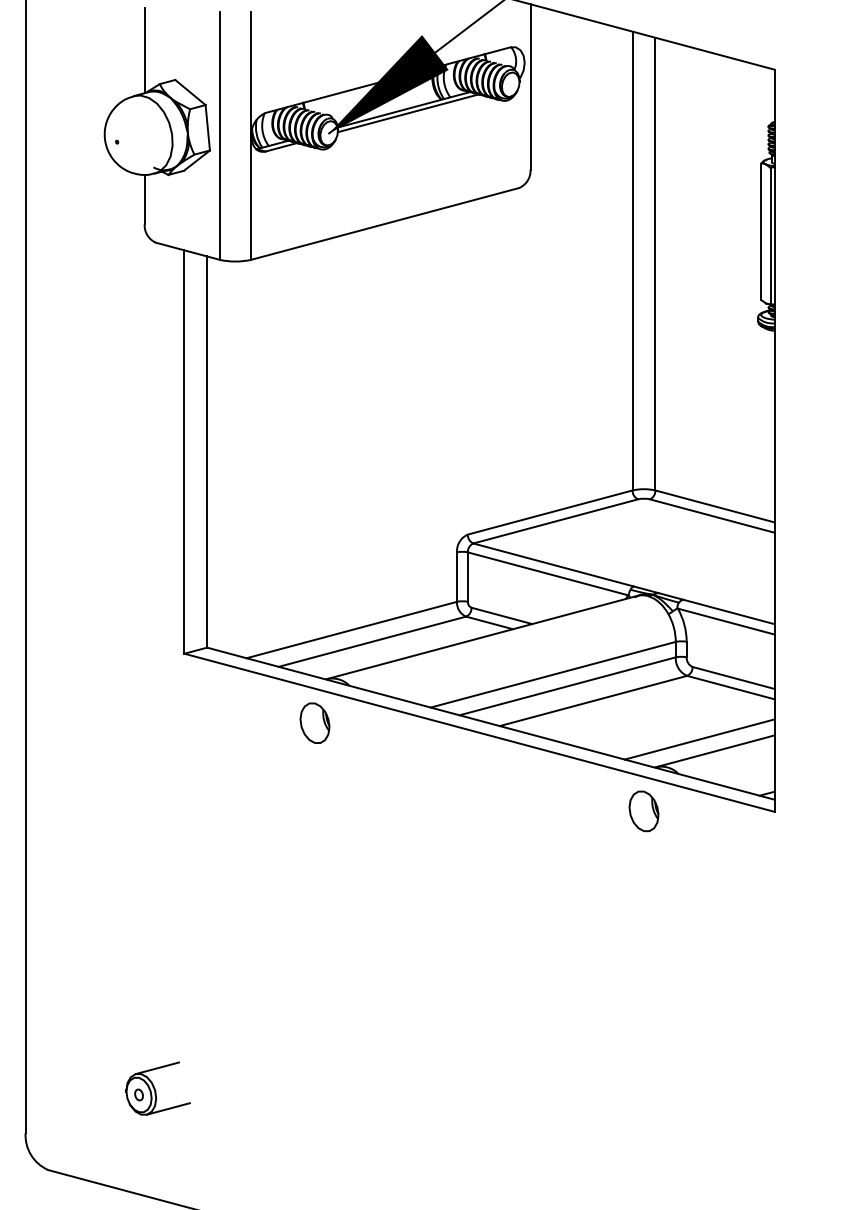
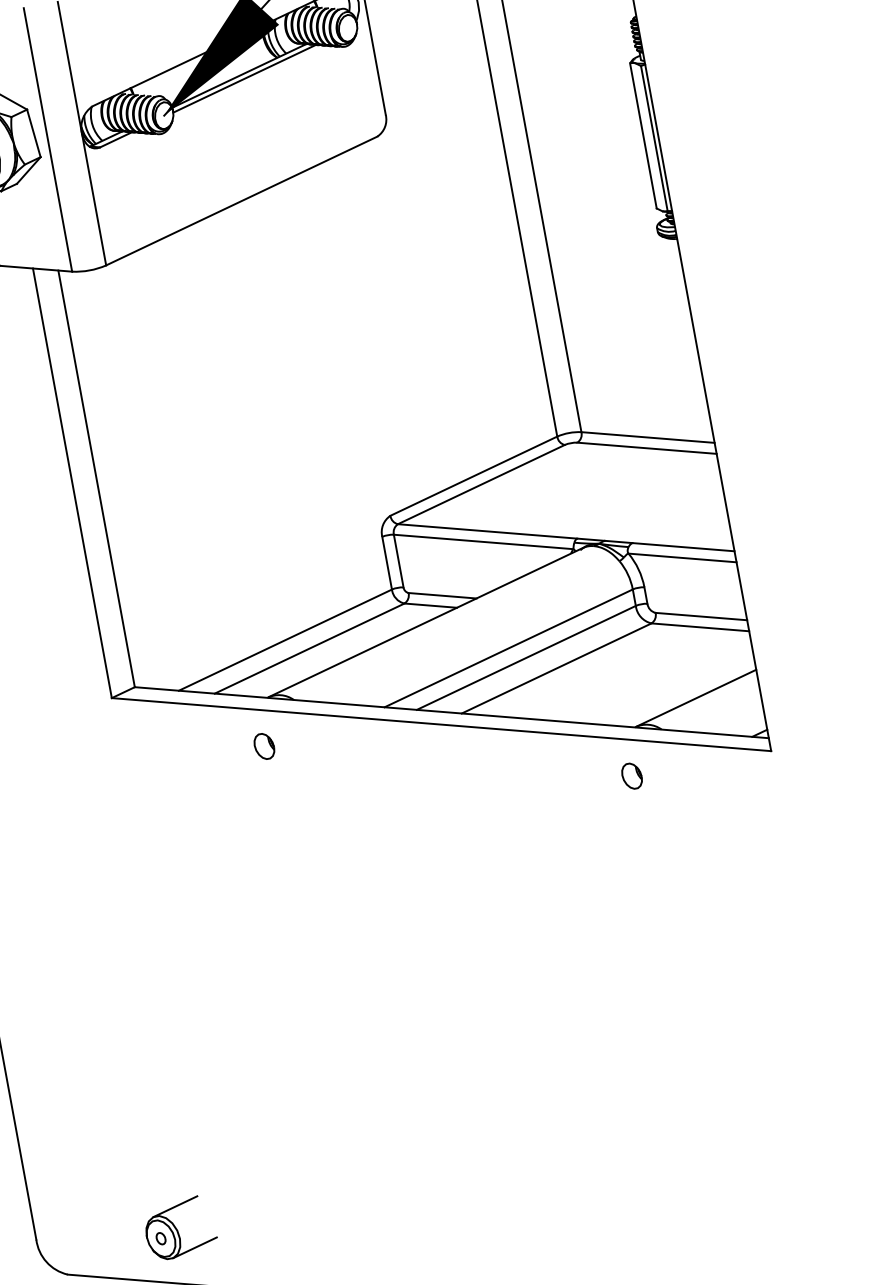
part: (314, 722) -> (263, 745), size x0.6
line: (699, 739) -> (677, 688), removed
part: (643, 811) -> (631, 776), size x0.6
part: (157, 1088) -> (179, 1228), moved

